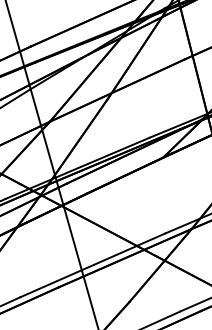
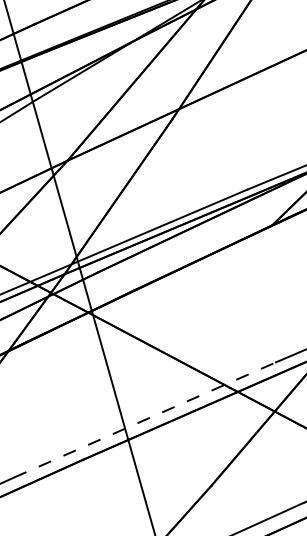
line: (93, 265) -> (146, 420), solid -> dashed

